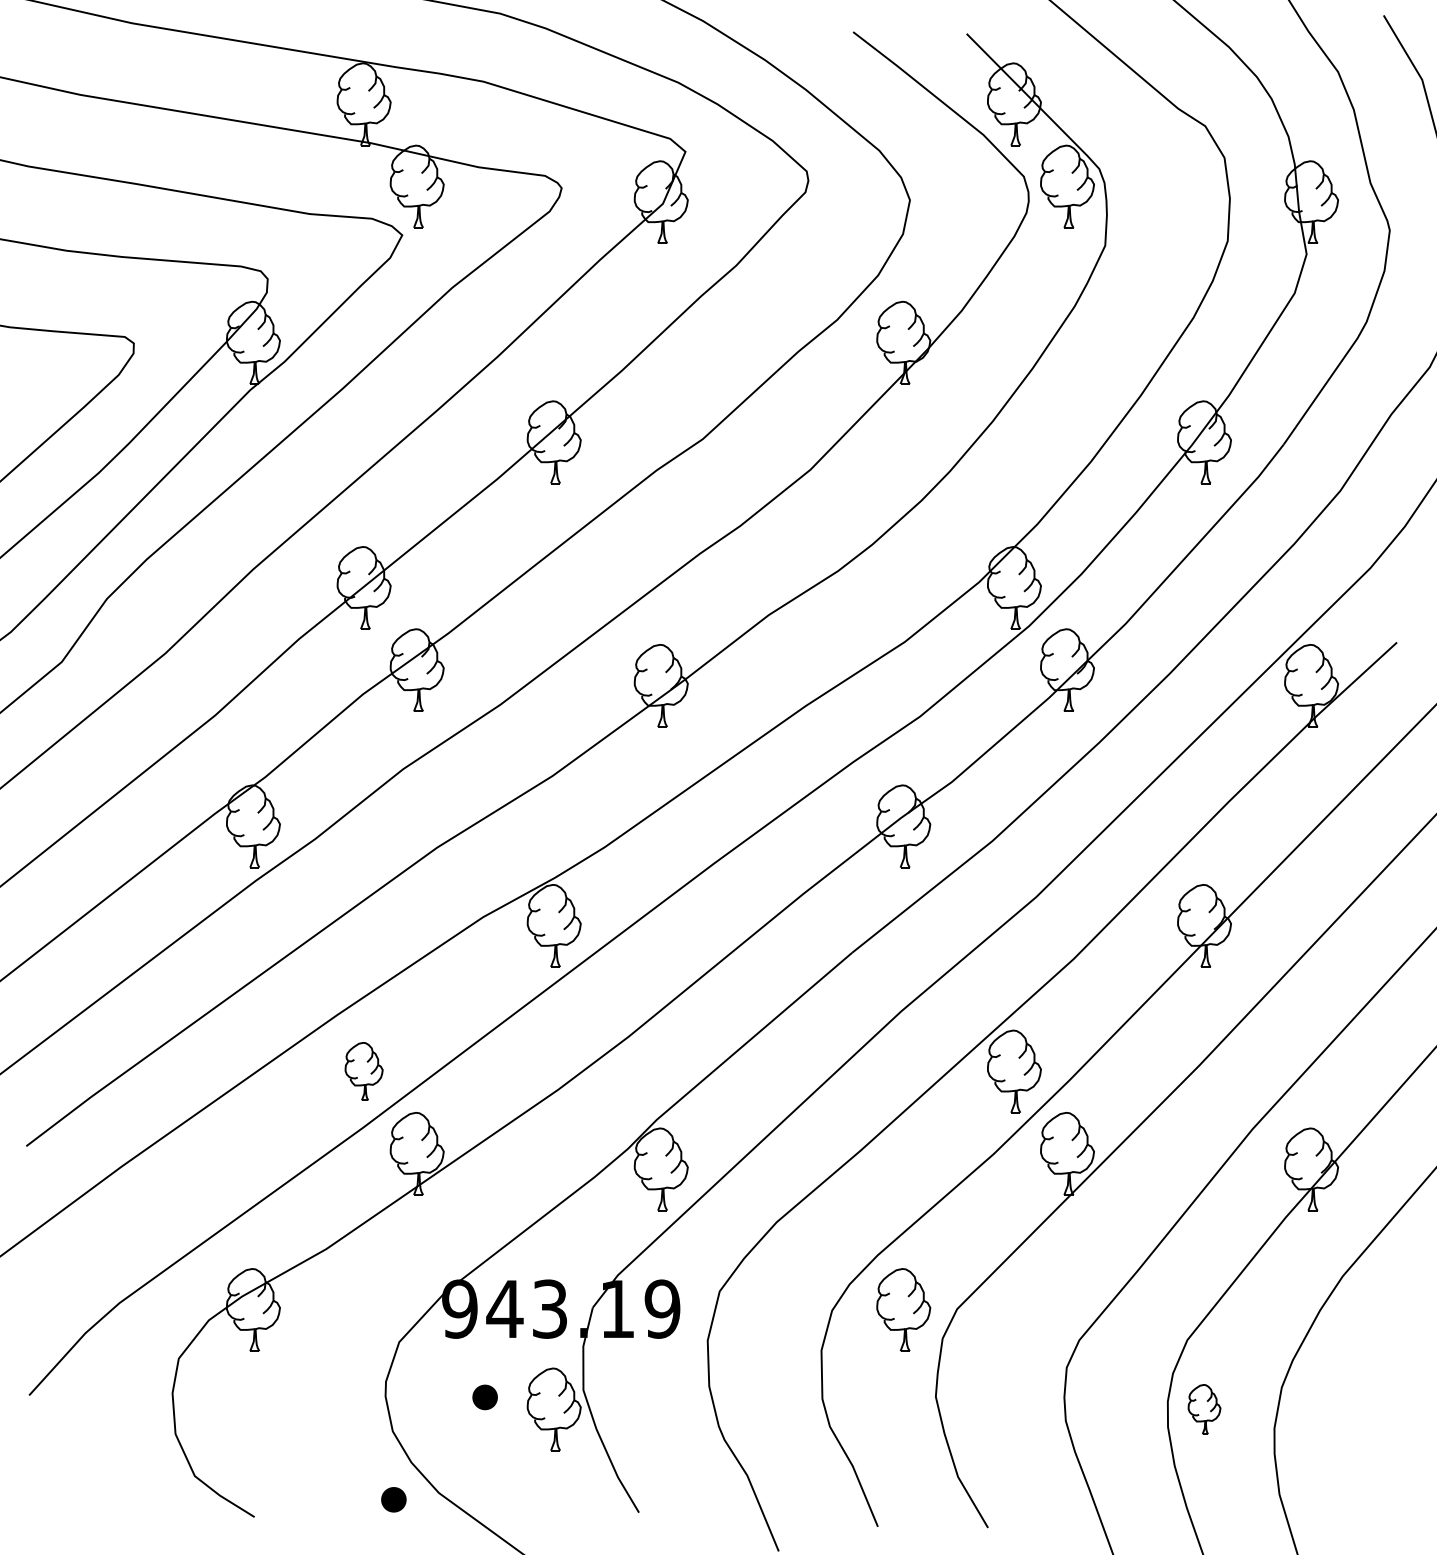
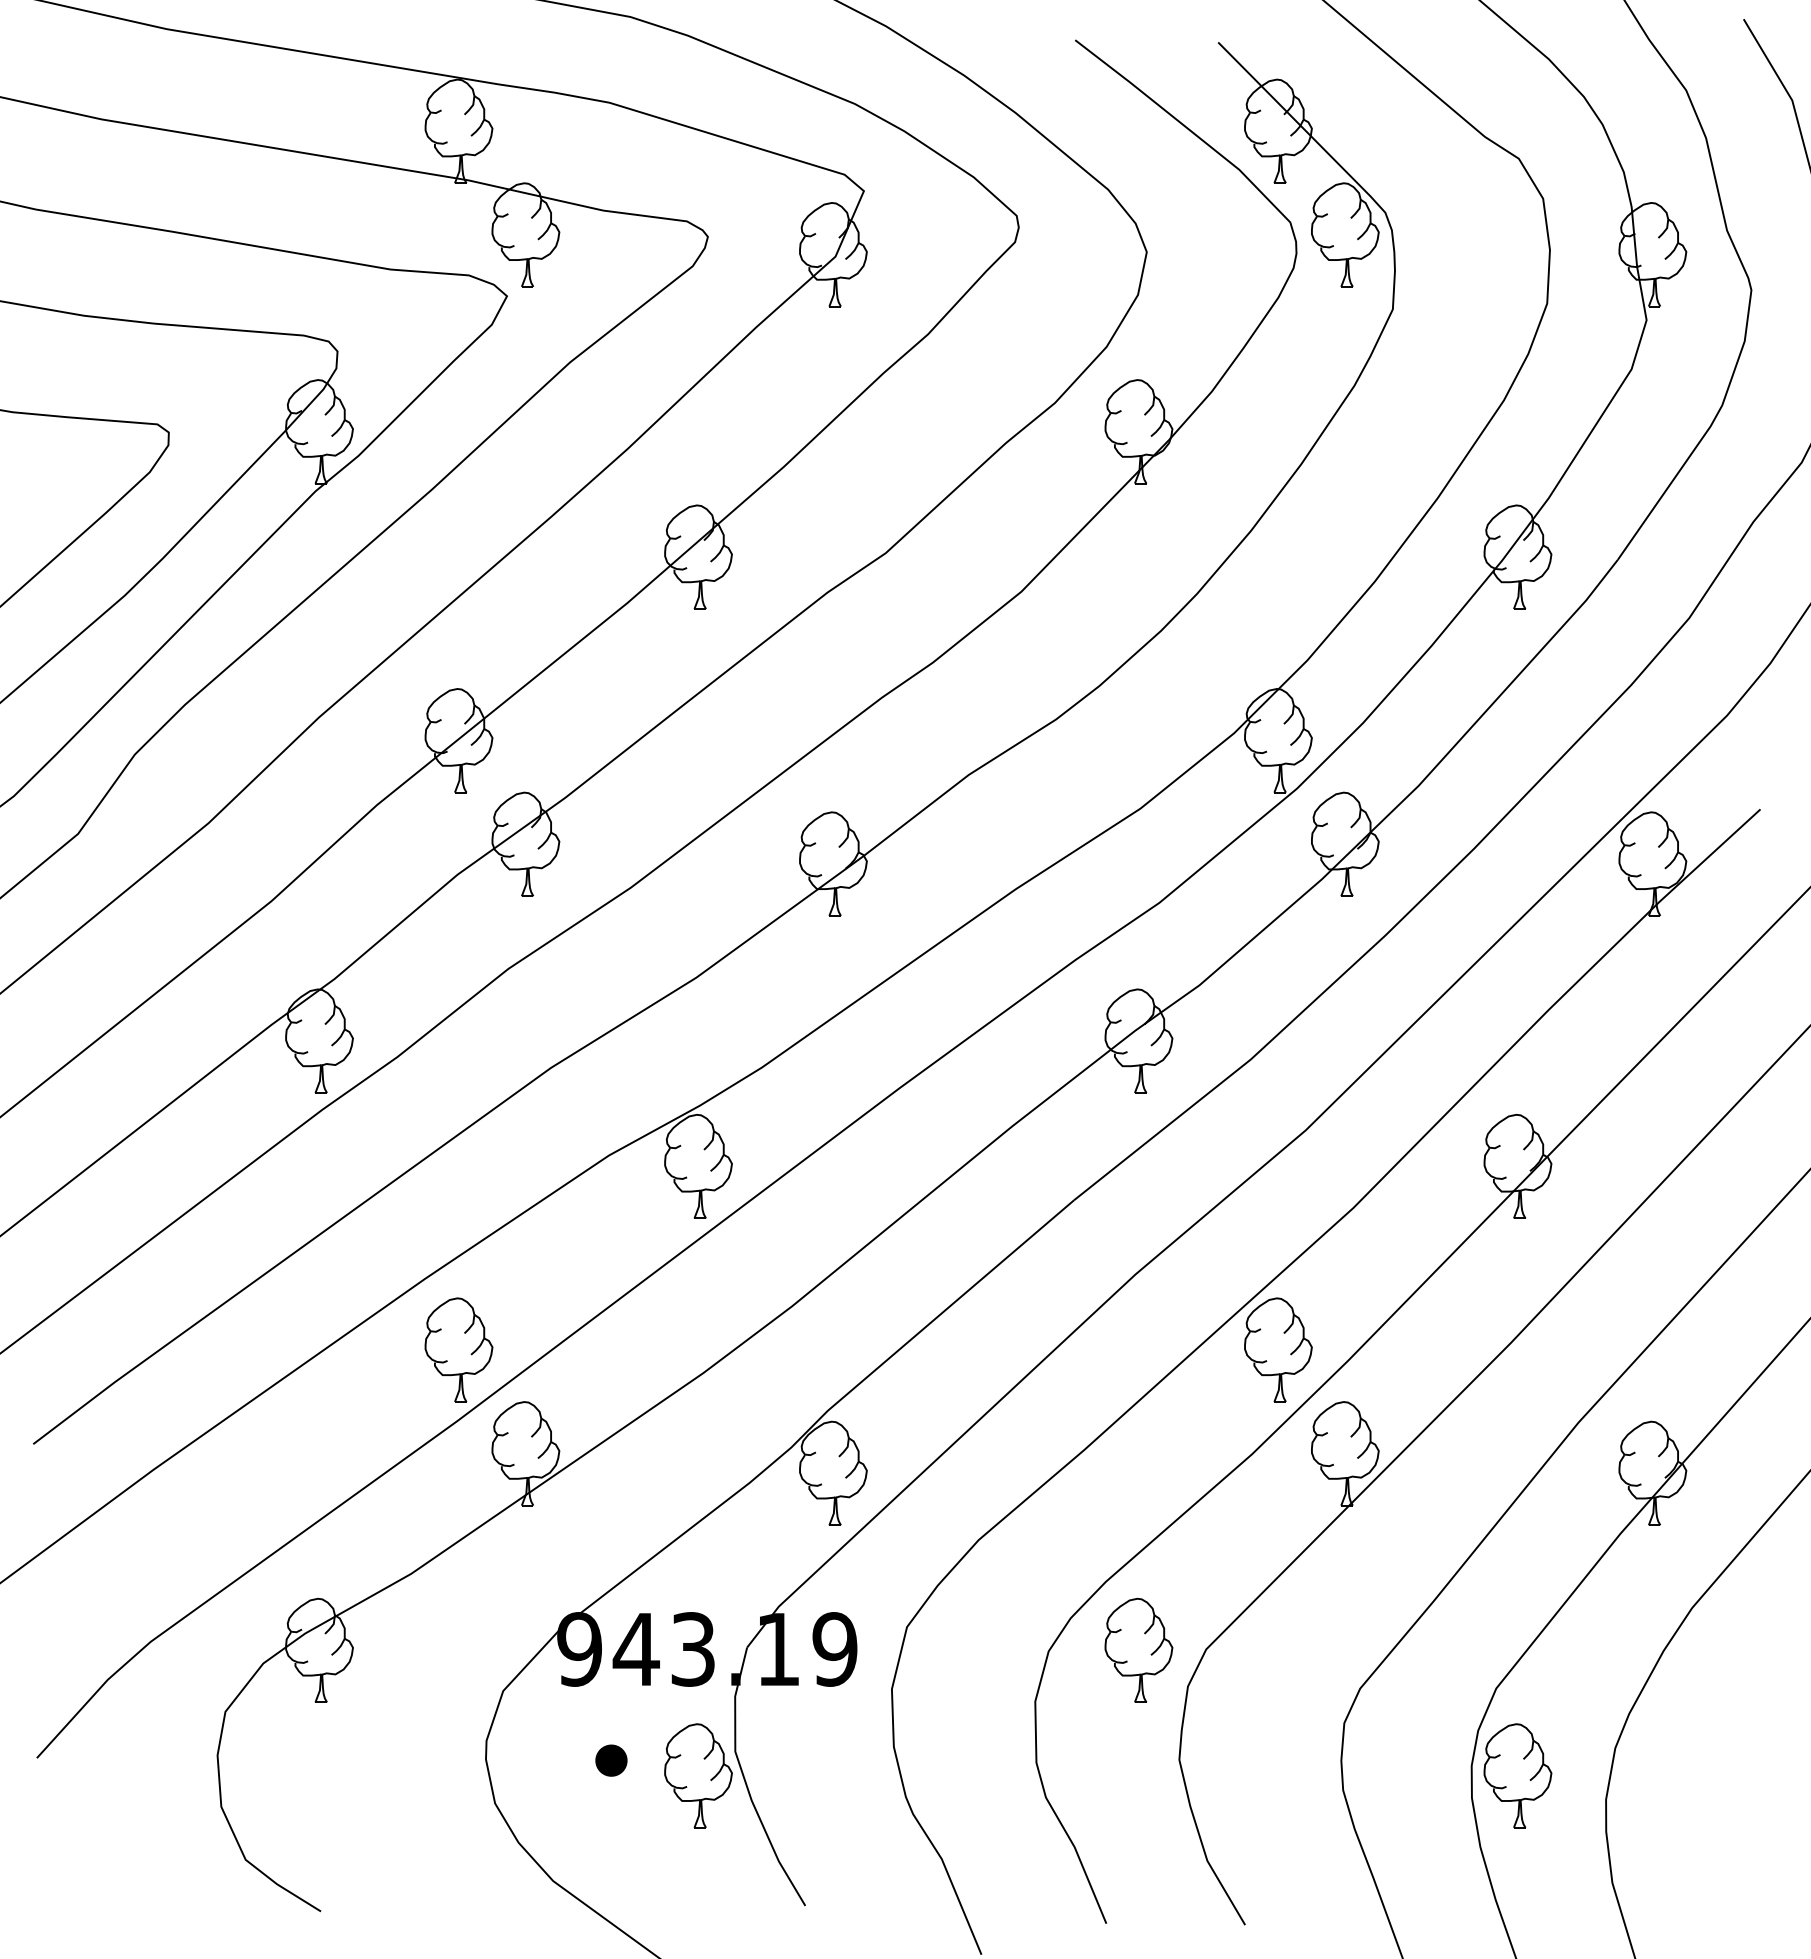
part: (363, 1071) -> (458, 1349), size x1.43
part: (1204, 1409) -> (1517, 1775), size x1.67
part: (393, 1499) -> (496, 1889), removed

